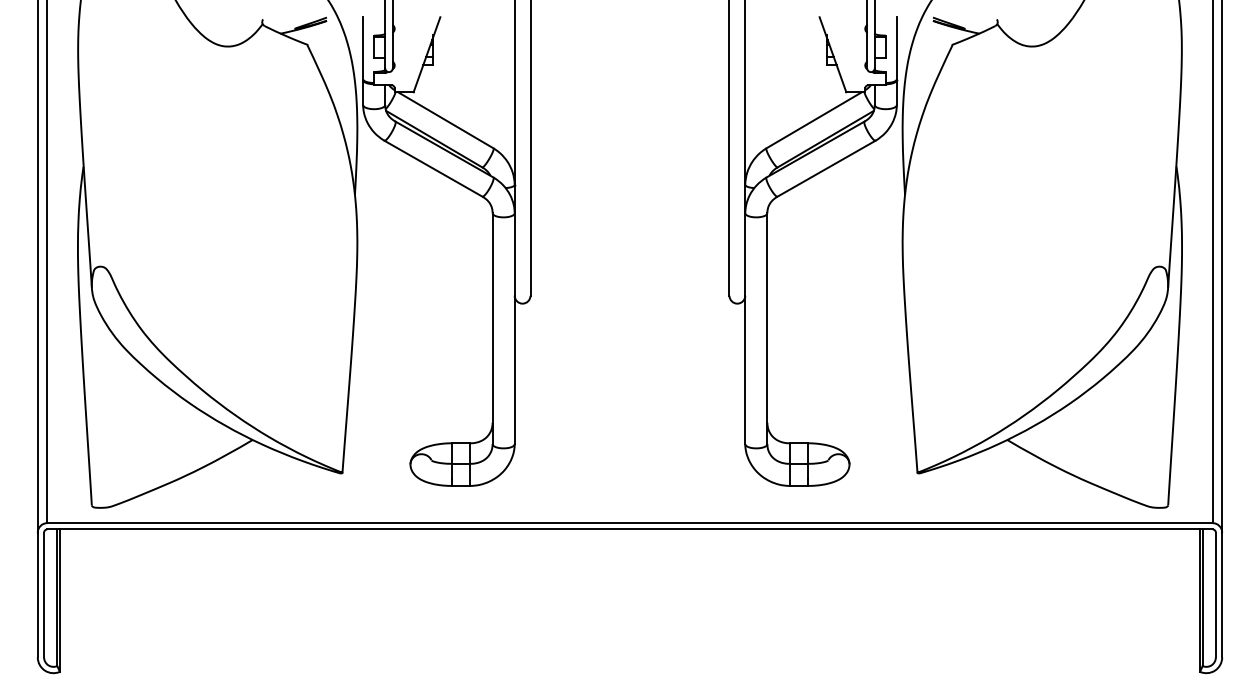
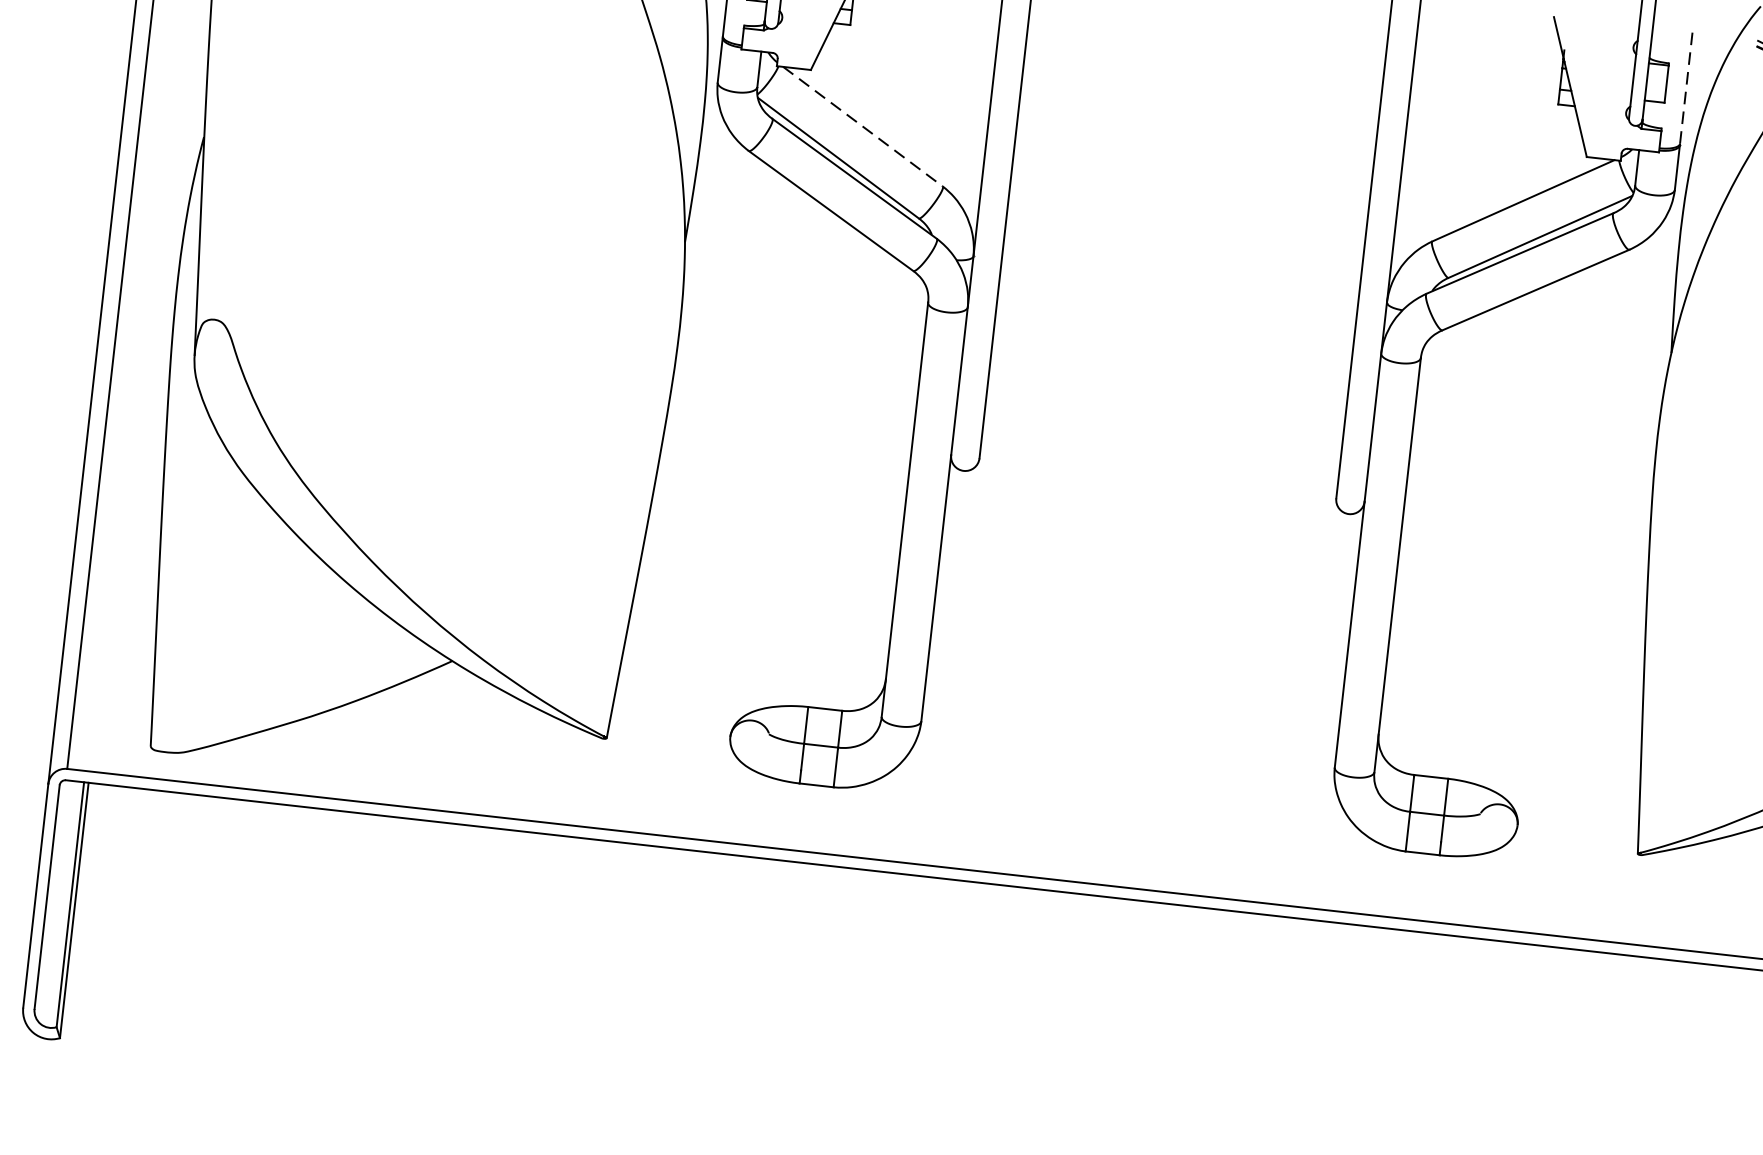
line: (896, 48) -> (1685, 88), solid -> dashed
line: (446, 120) -> (864, 127), solid -> dashed

